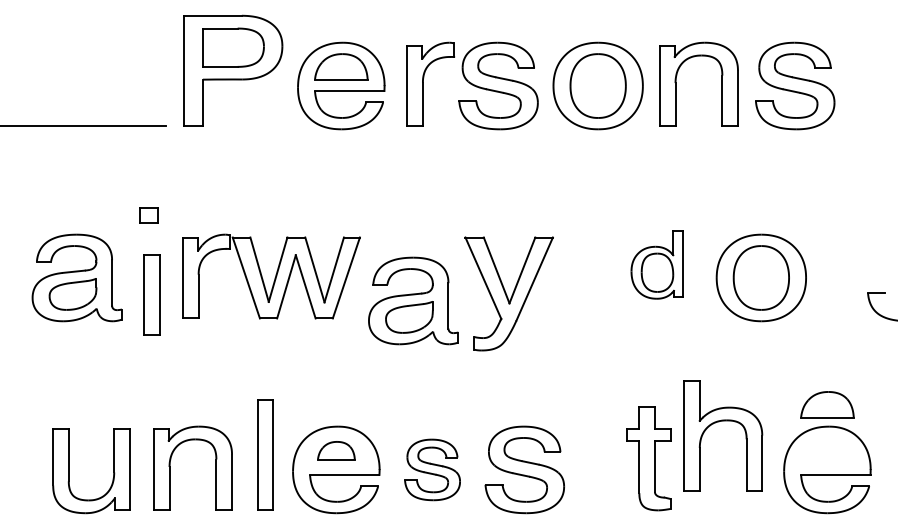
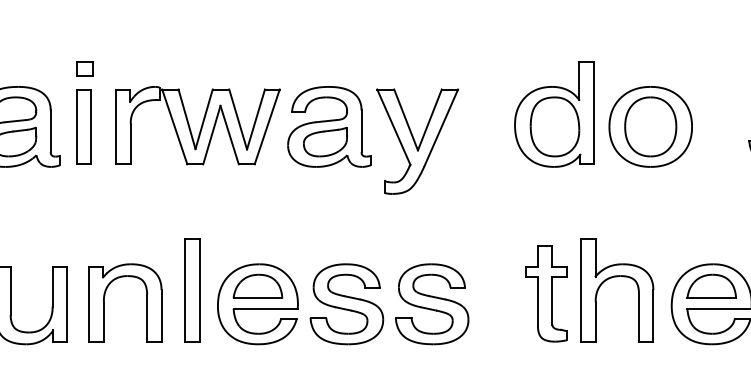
part: (656, 264) -> (553, 114), size x1.67
part: (151, 294) -> (83, 126), moved
part: (413, 300) -> (329, 126), moved
part: (827, 404) -> (711, 286), moved
part: (719, 422) -> (613, 278), moved
part: (336, 450) -> (258, 286), size x1.43
part: (432, 469) -> (346, 303), size x1.43

